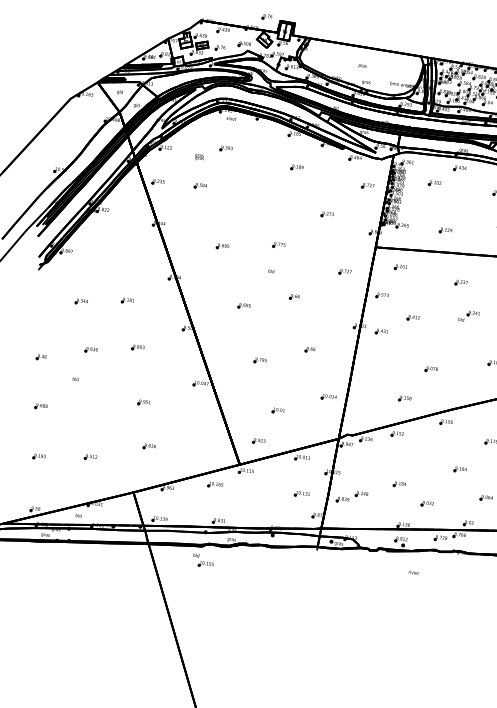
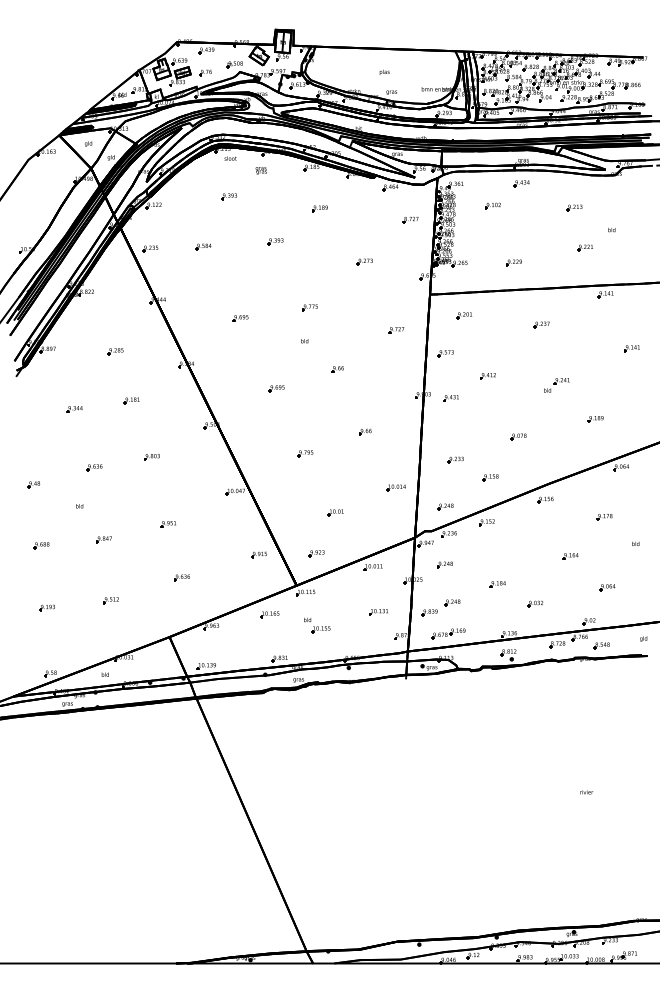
part: (267, 16) -> (258, 26), removed
text: (198, 157) -> (260, 170), moved
part: (258, 189) -> (275, 241), added
part: (120, 259) -> (115, 351), added
part: (468, 316) -> (556, 385), moved
part: (379, 380) -> (455, 459), added
part: (91, 408) -> (103, 539), added
part: (366, 417) -> (445, 506), added
part: (212, 436) -> (258, 554), added
part: (359, 463) -> (444, 564), added
part: (355, 518) -> (448, 633), added
part: (475, 543) -> (601, 645), added
part: (203, 560) -> (317, 625), moved
text: (413, 572) -> (586, 792), moved

